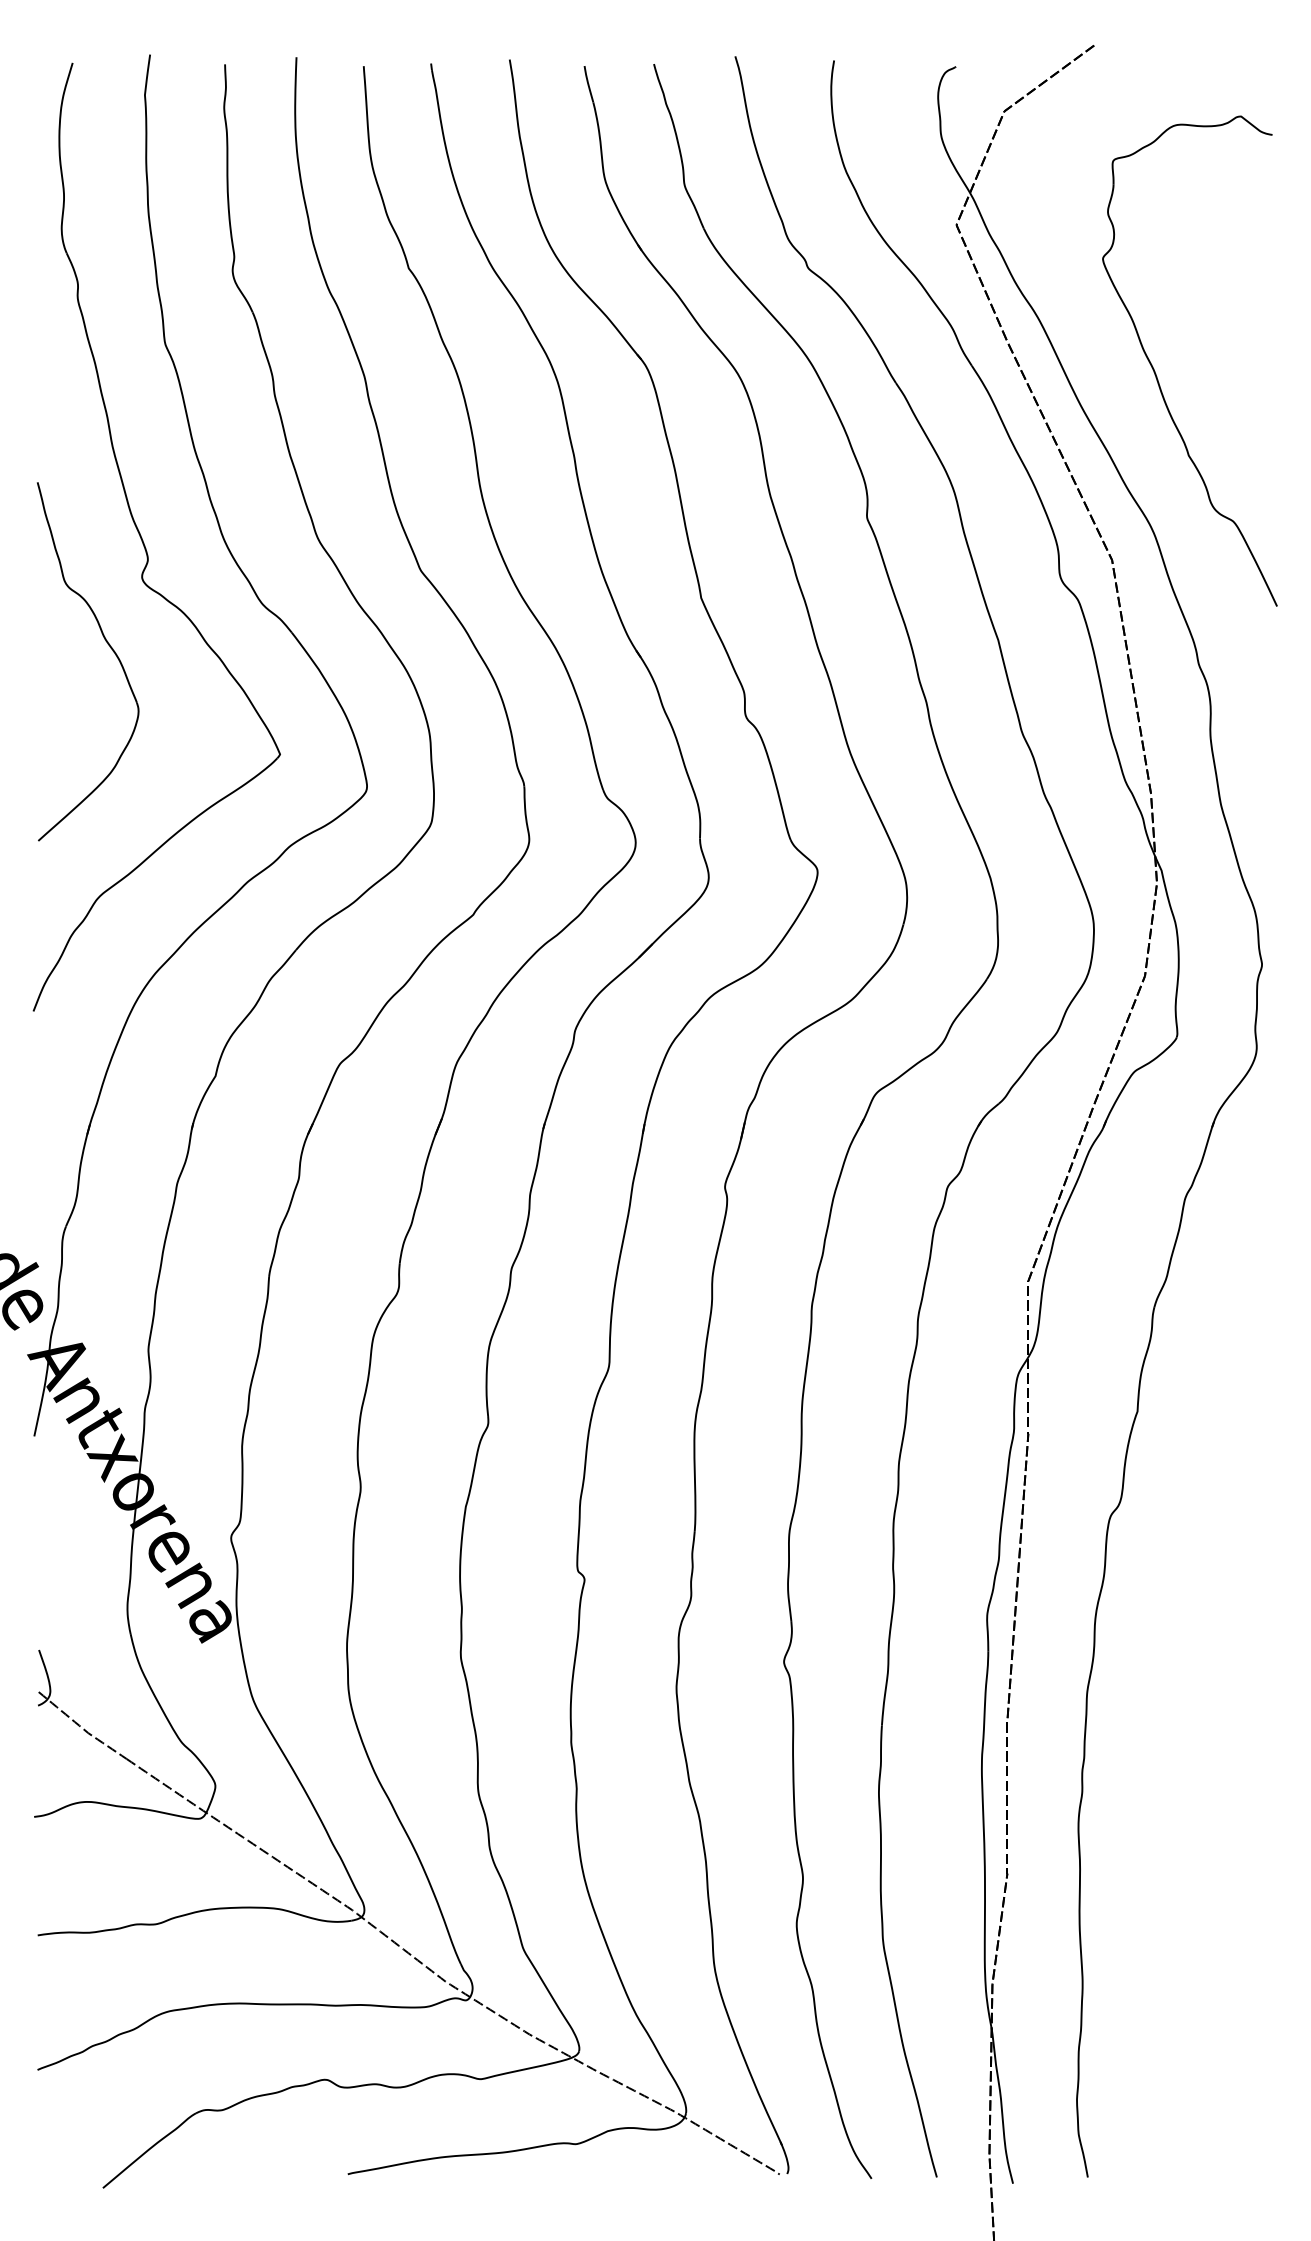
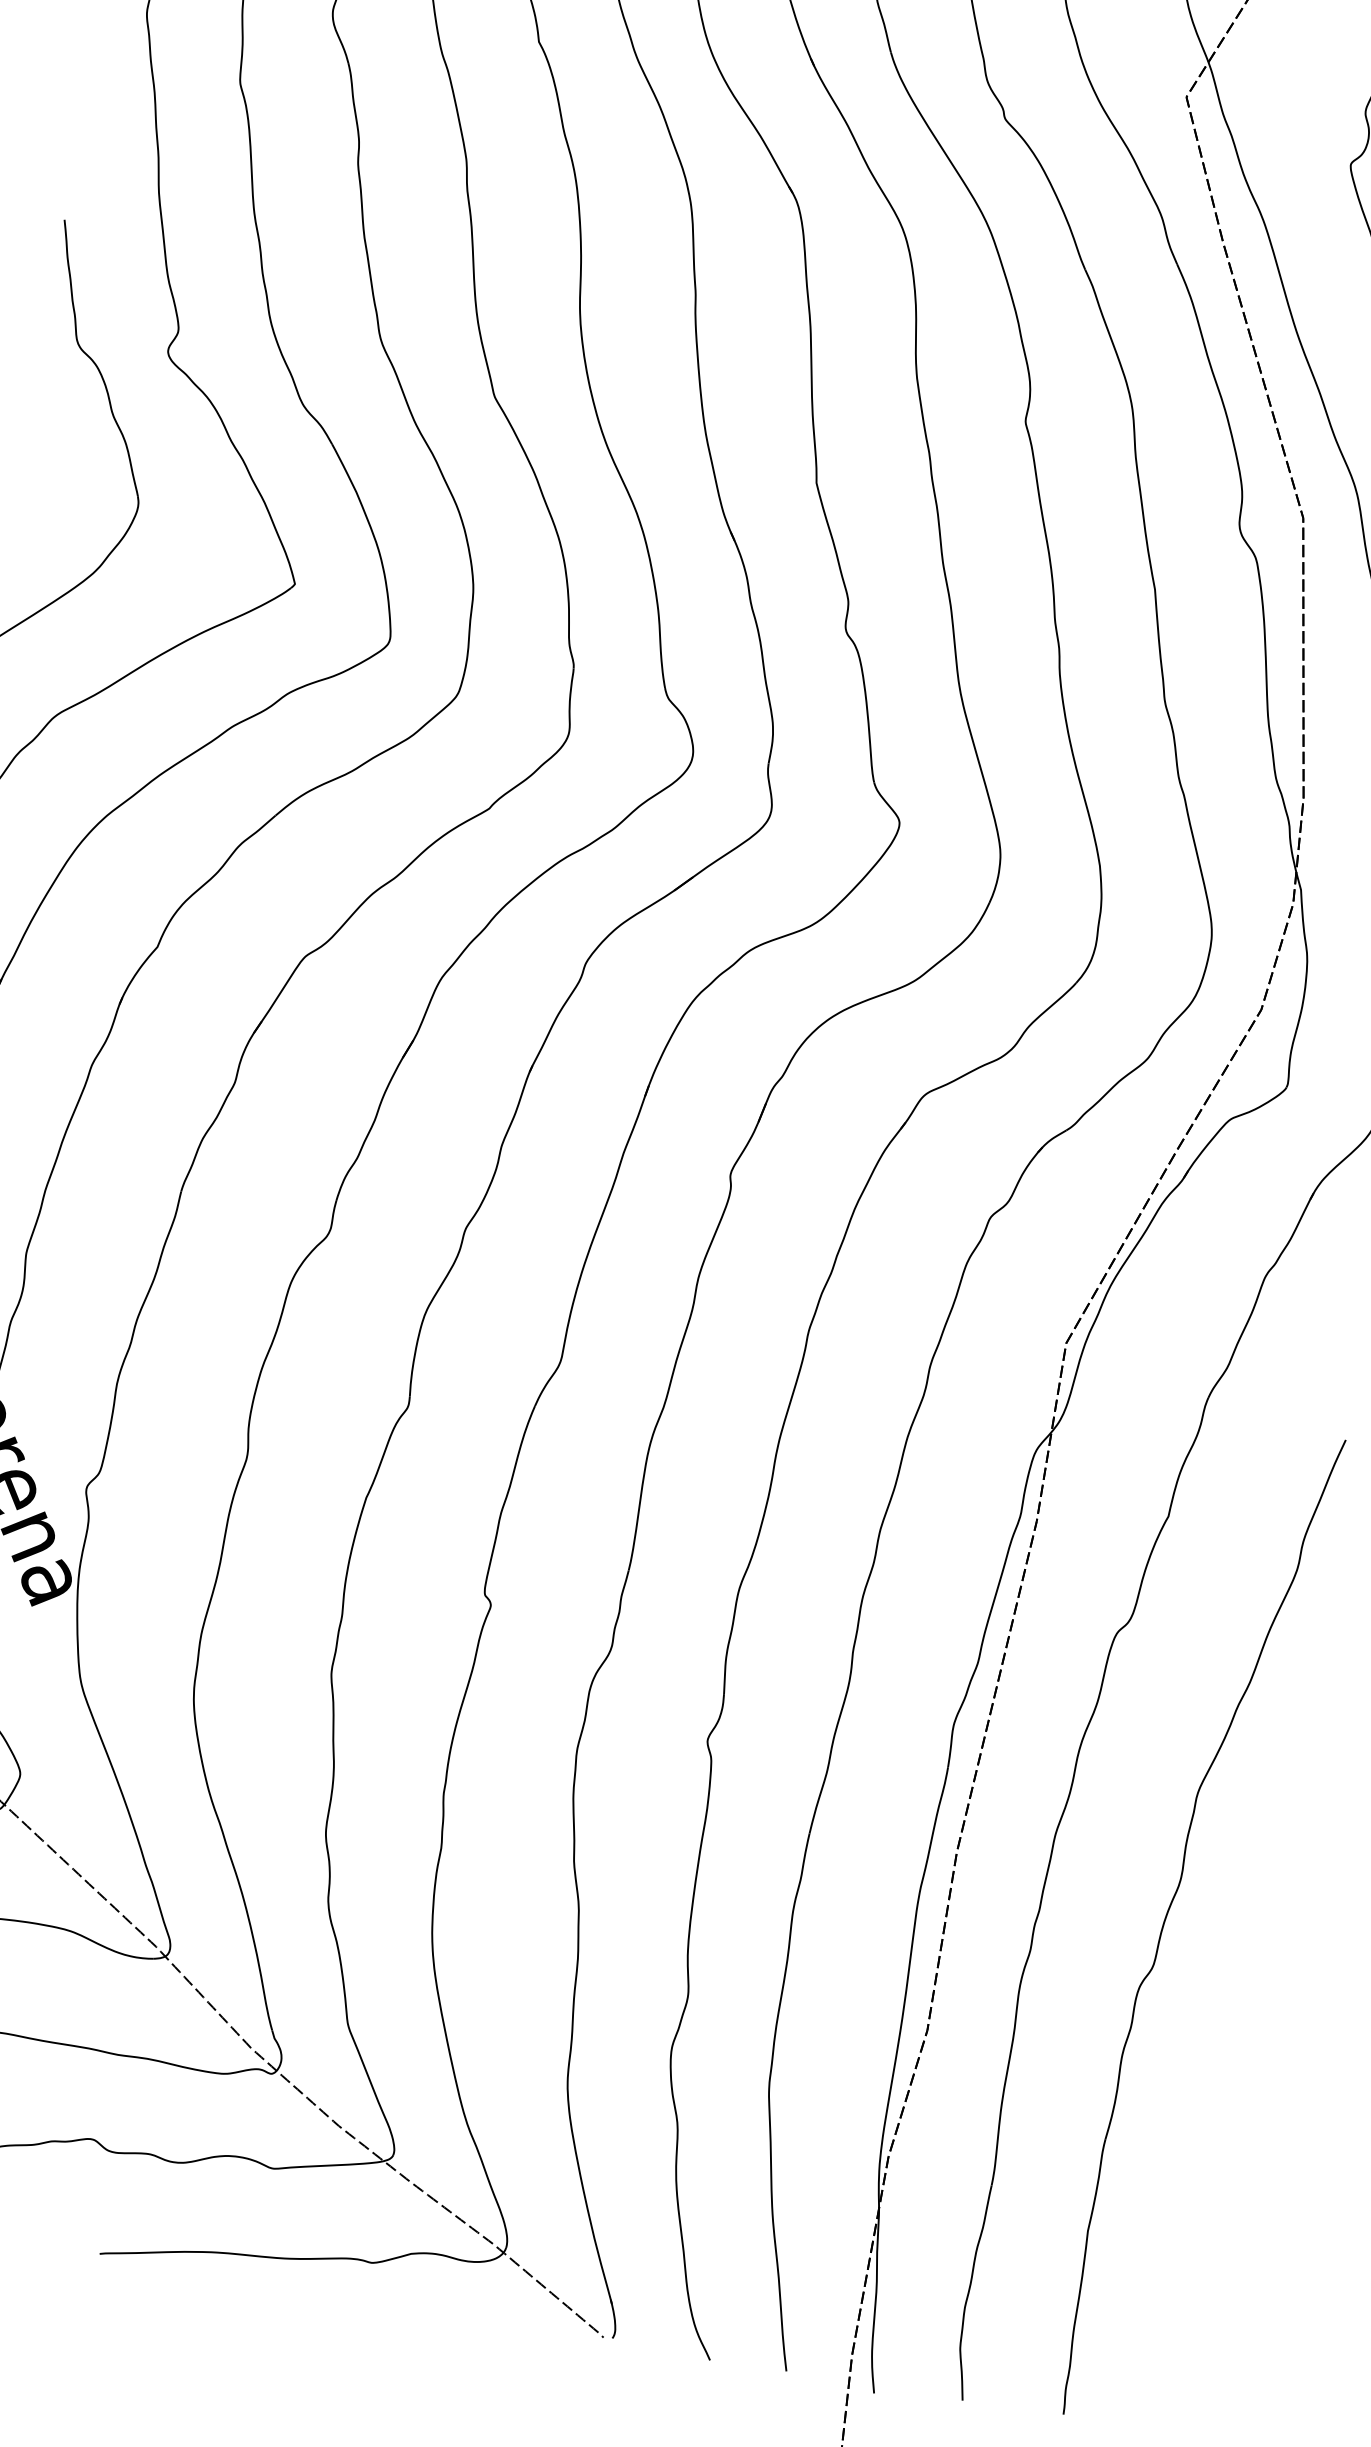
part: (1192, 1743) -> (1168, 1914), added

